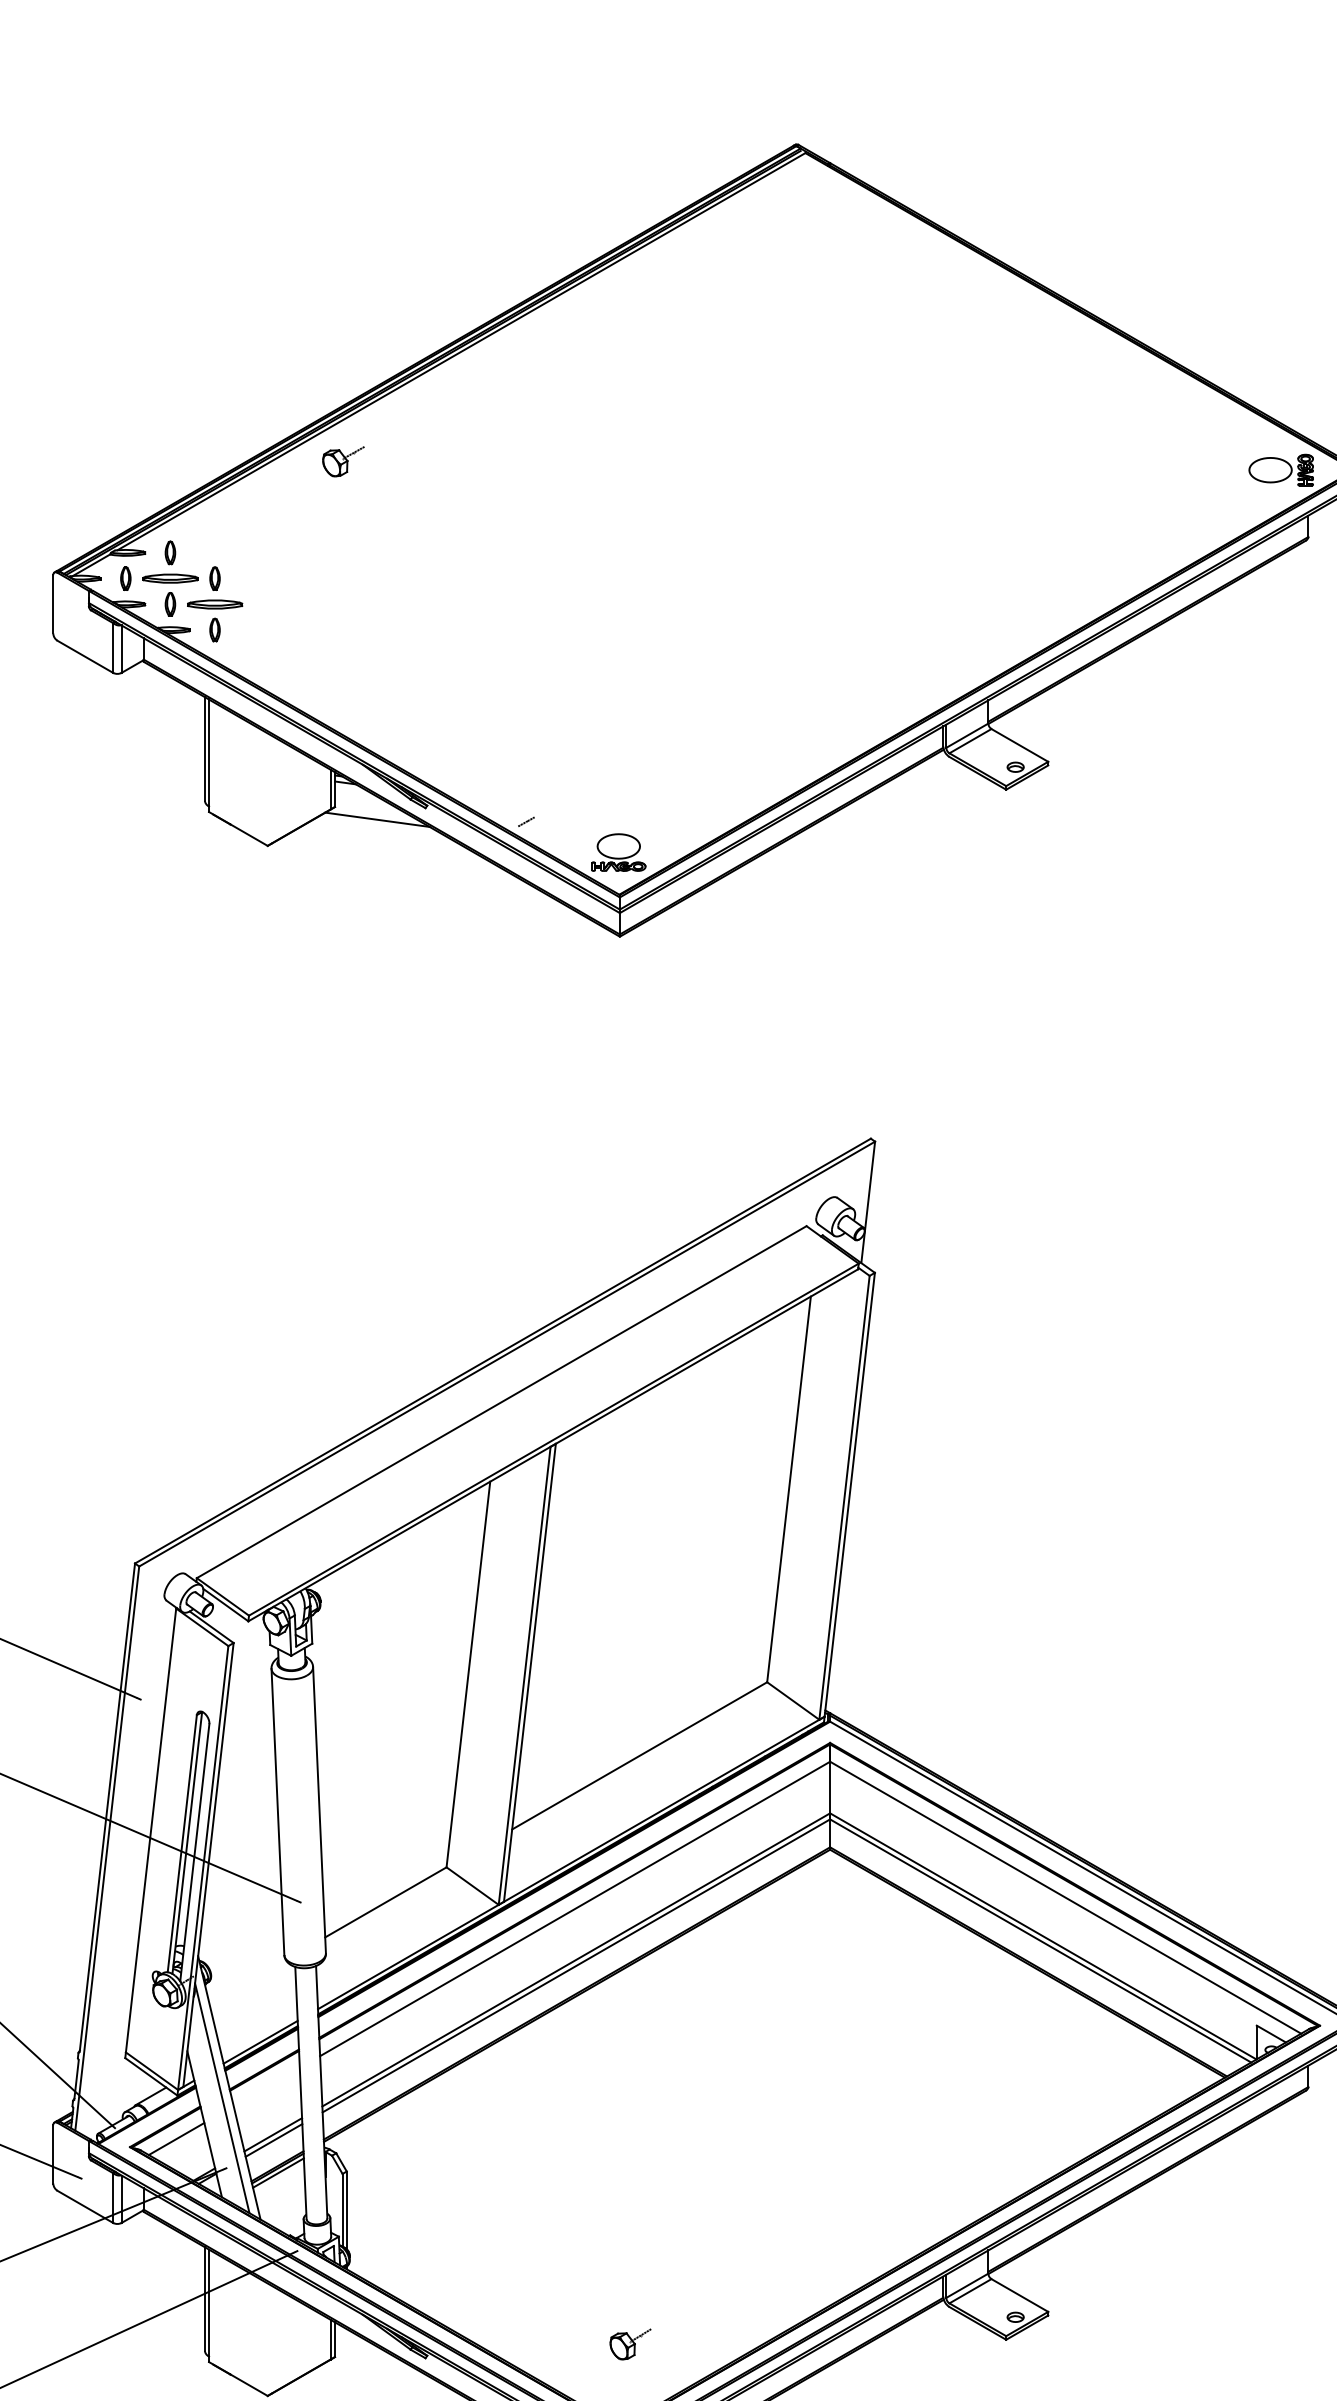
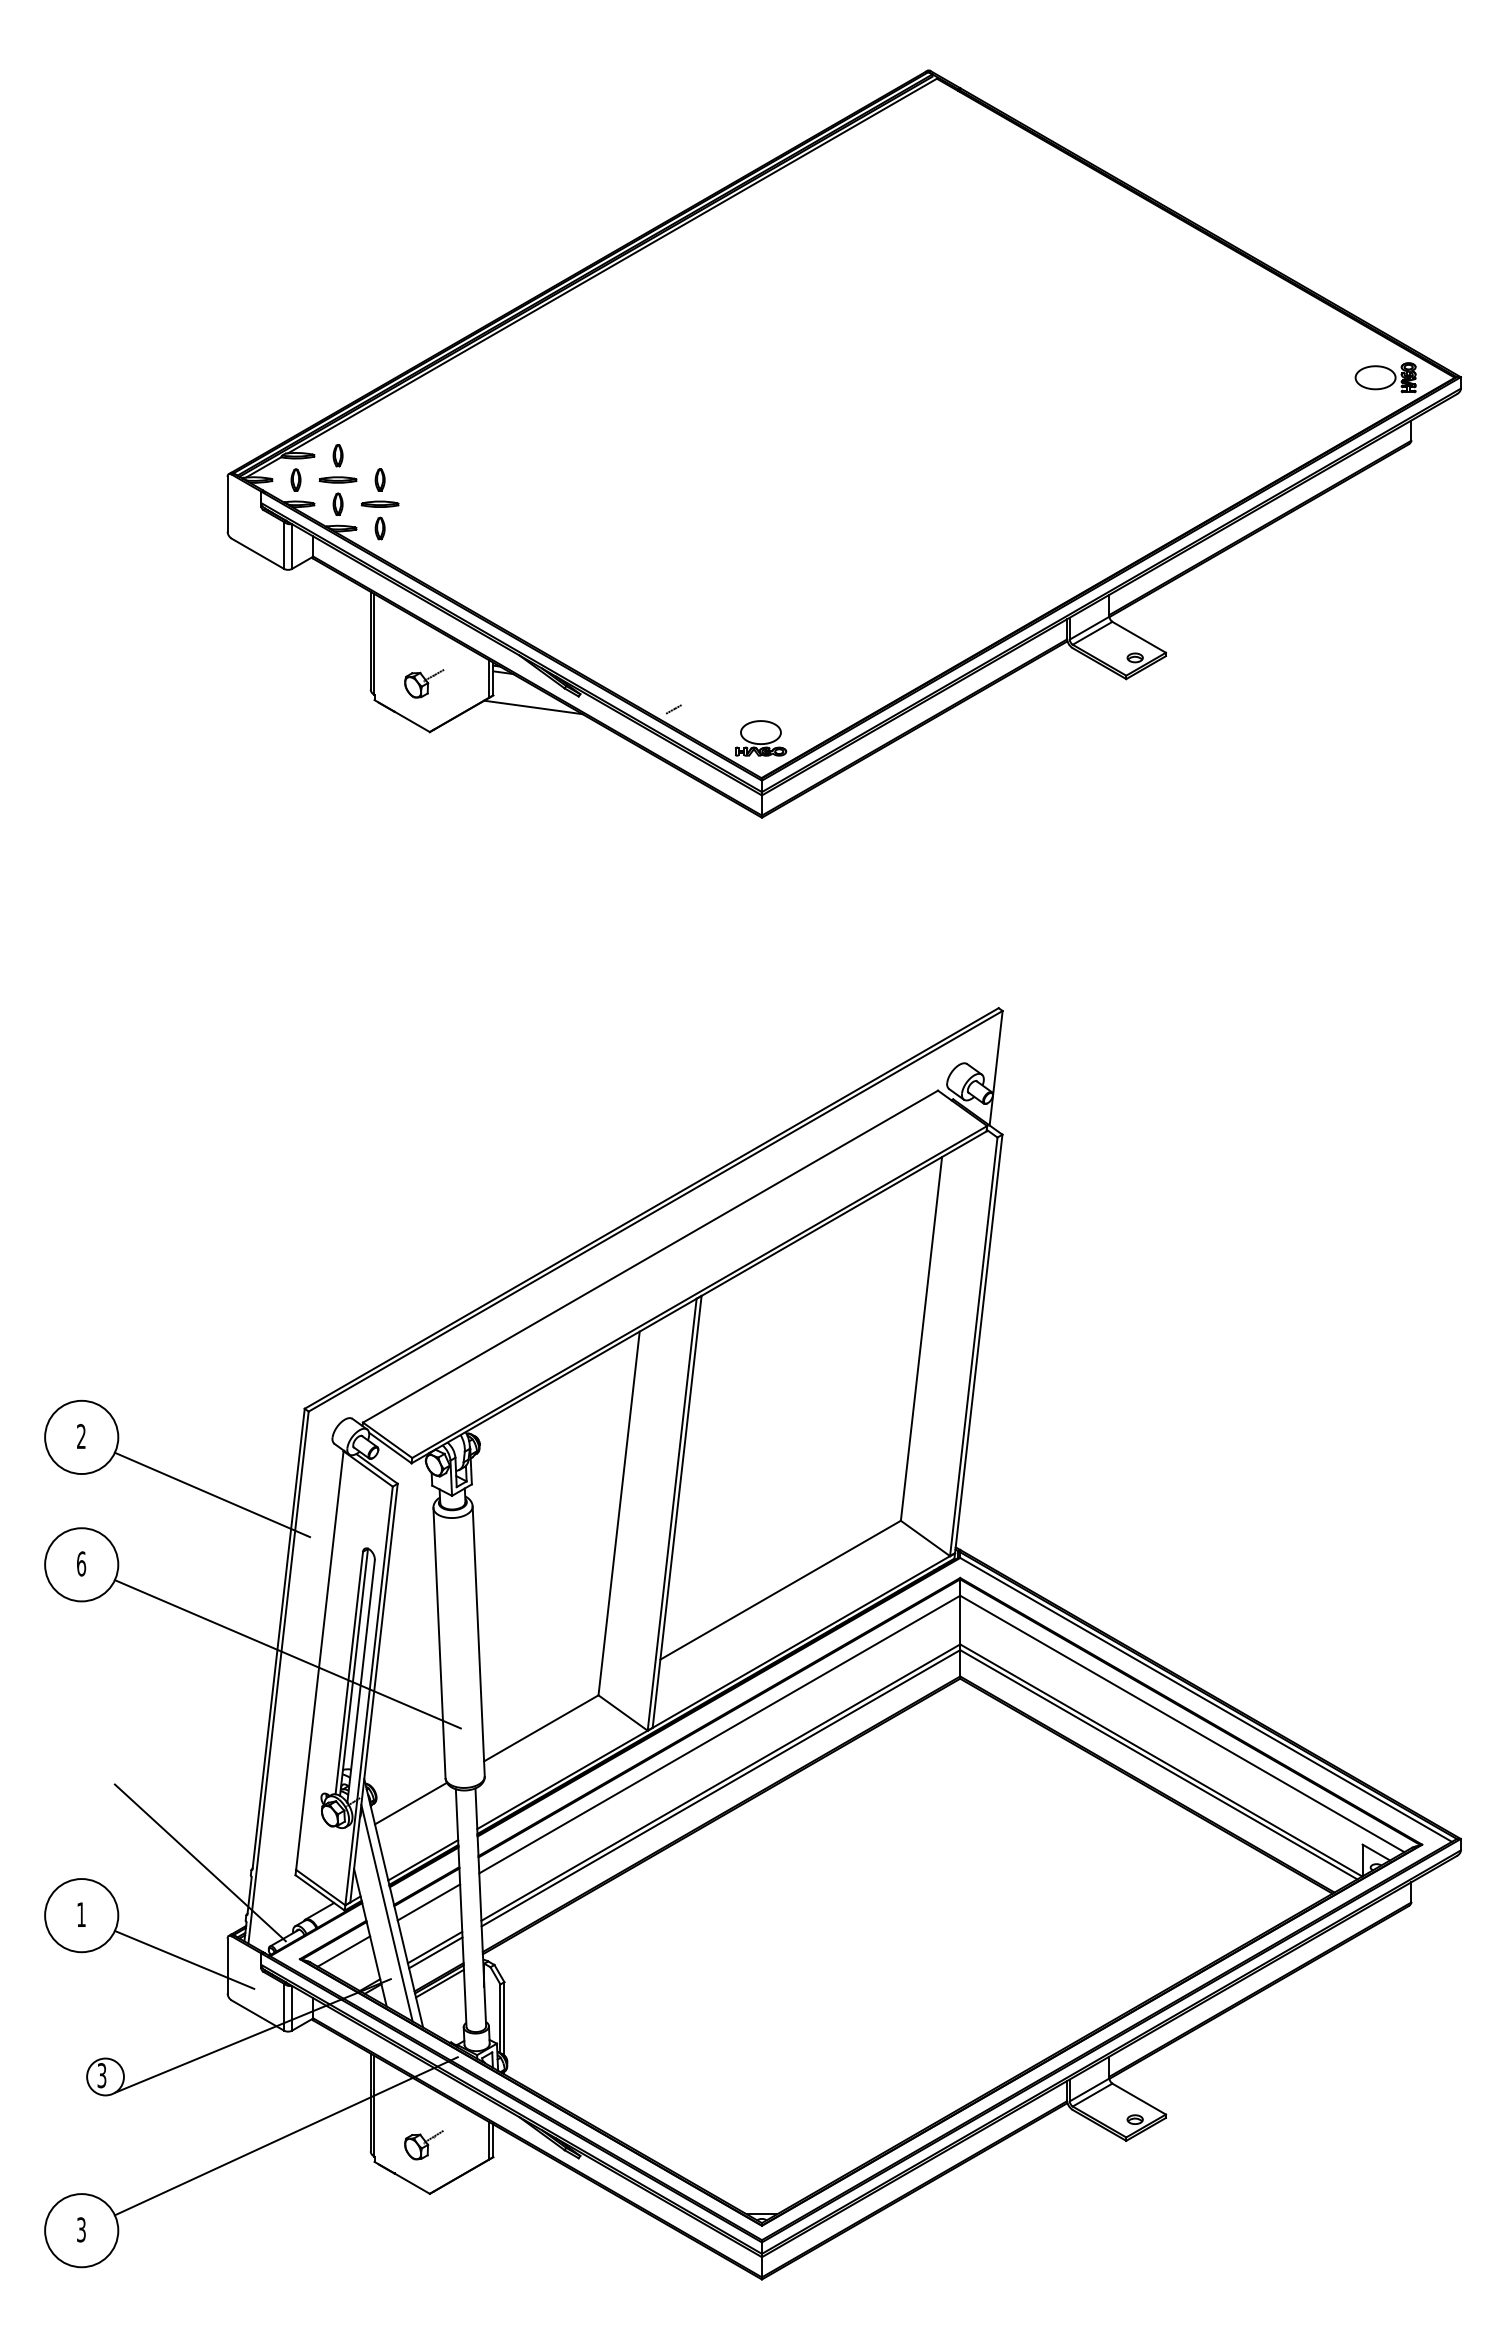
part: (343, 461) -> (424, 683), moved
part: (169, 578) -> (337, 479), size x0.71
part: (214, 603) -> (379, 503), size x0.71
line: (247, 1982) -> (410, 1803), added
line: (266, 2087) -> (428, 1902), added
part: (629, 2344) -> (423, 2145), moved

